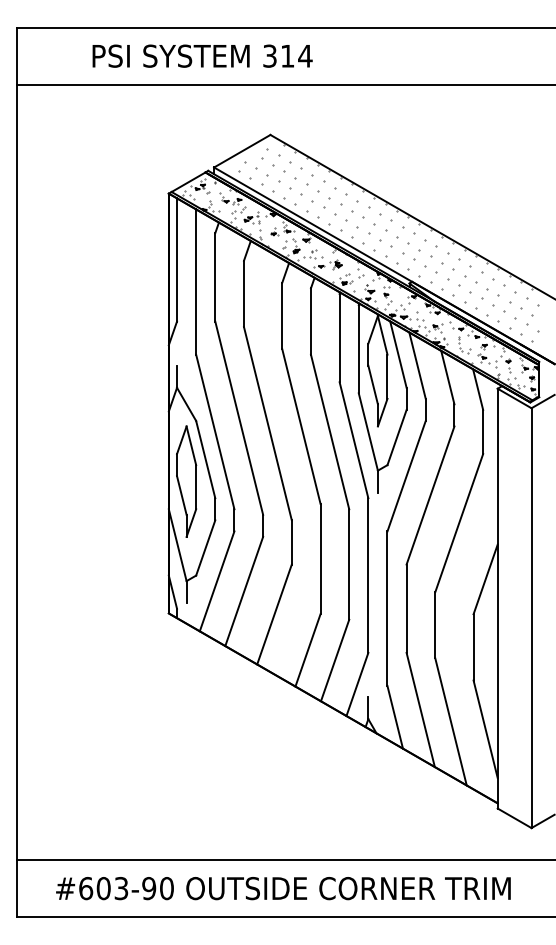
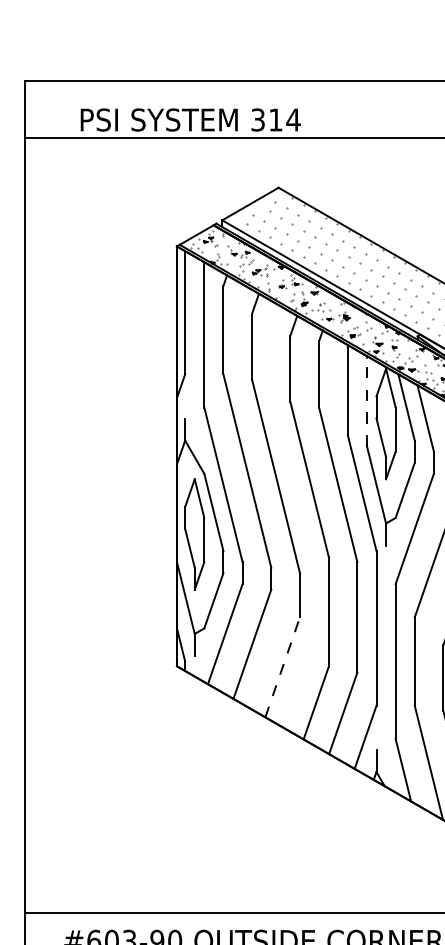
text: (202, 55) -> (190, 119), moved
line: (358, 348) -> (366, 401), solid -> dashed
line: (274, 614) -> (282, 667), solid -> dashed

